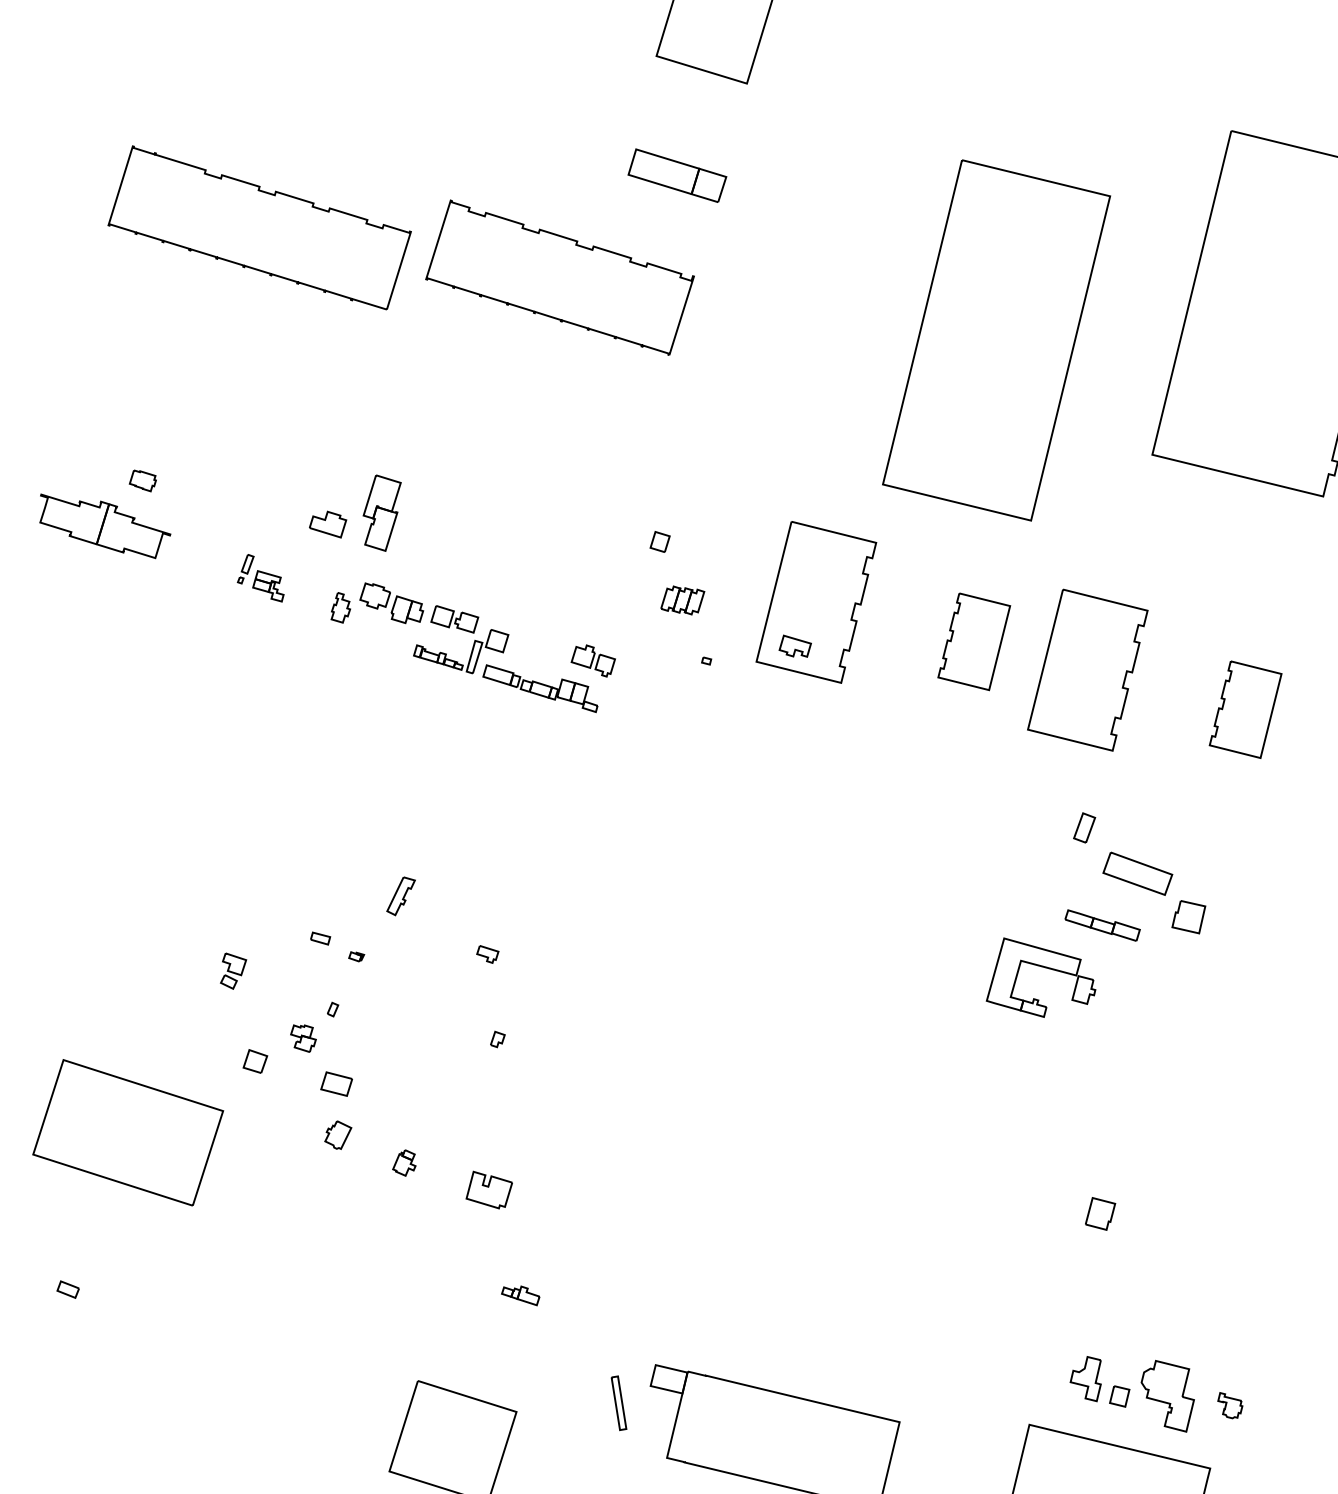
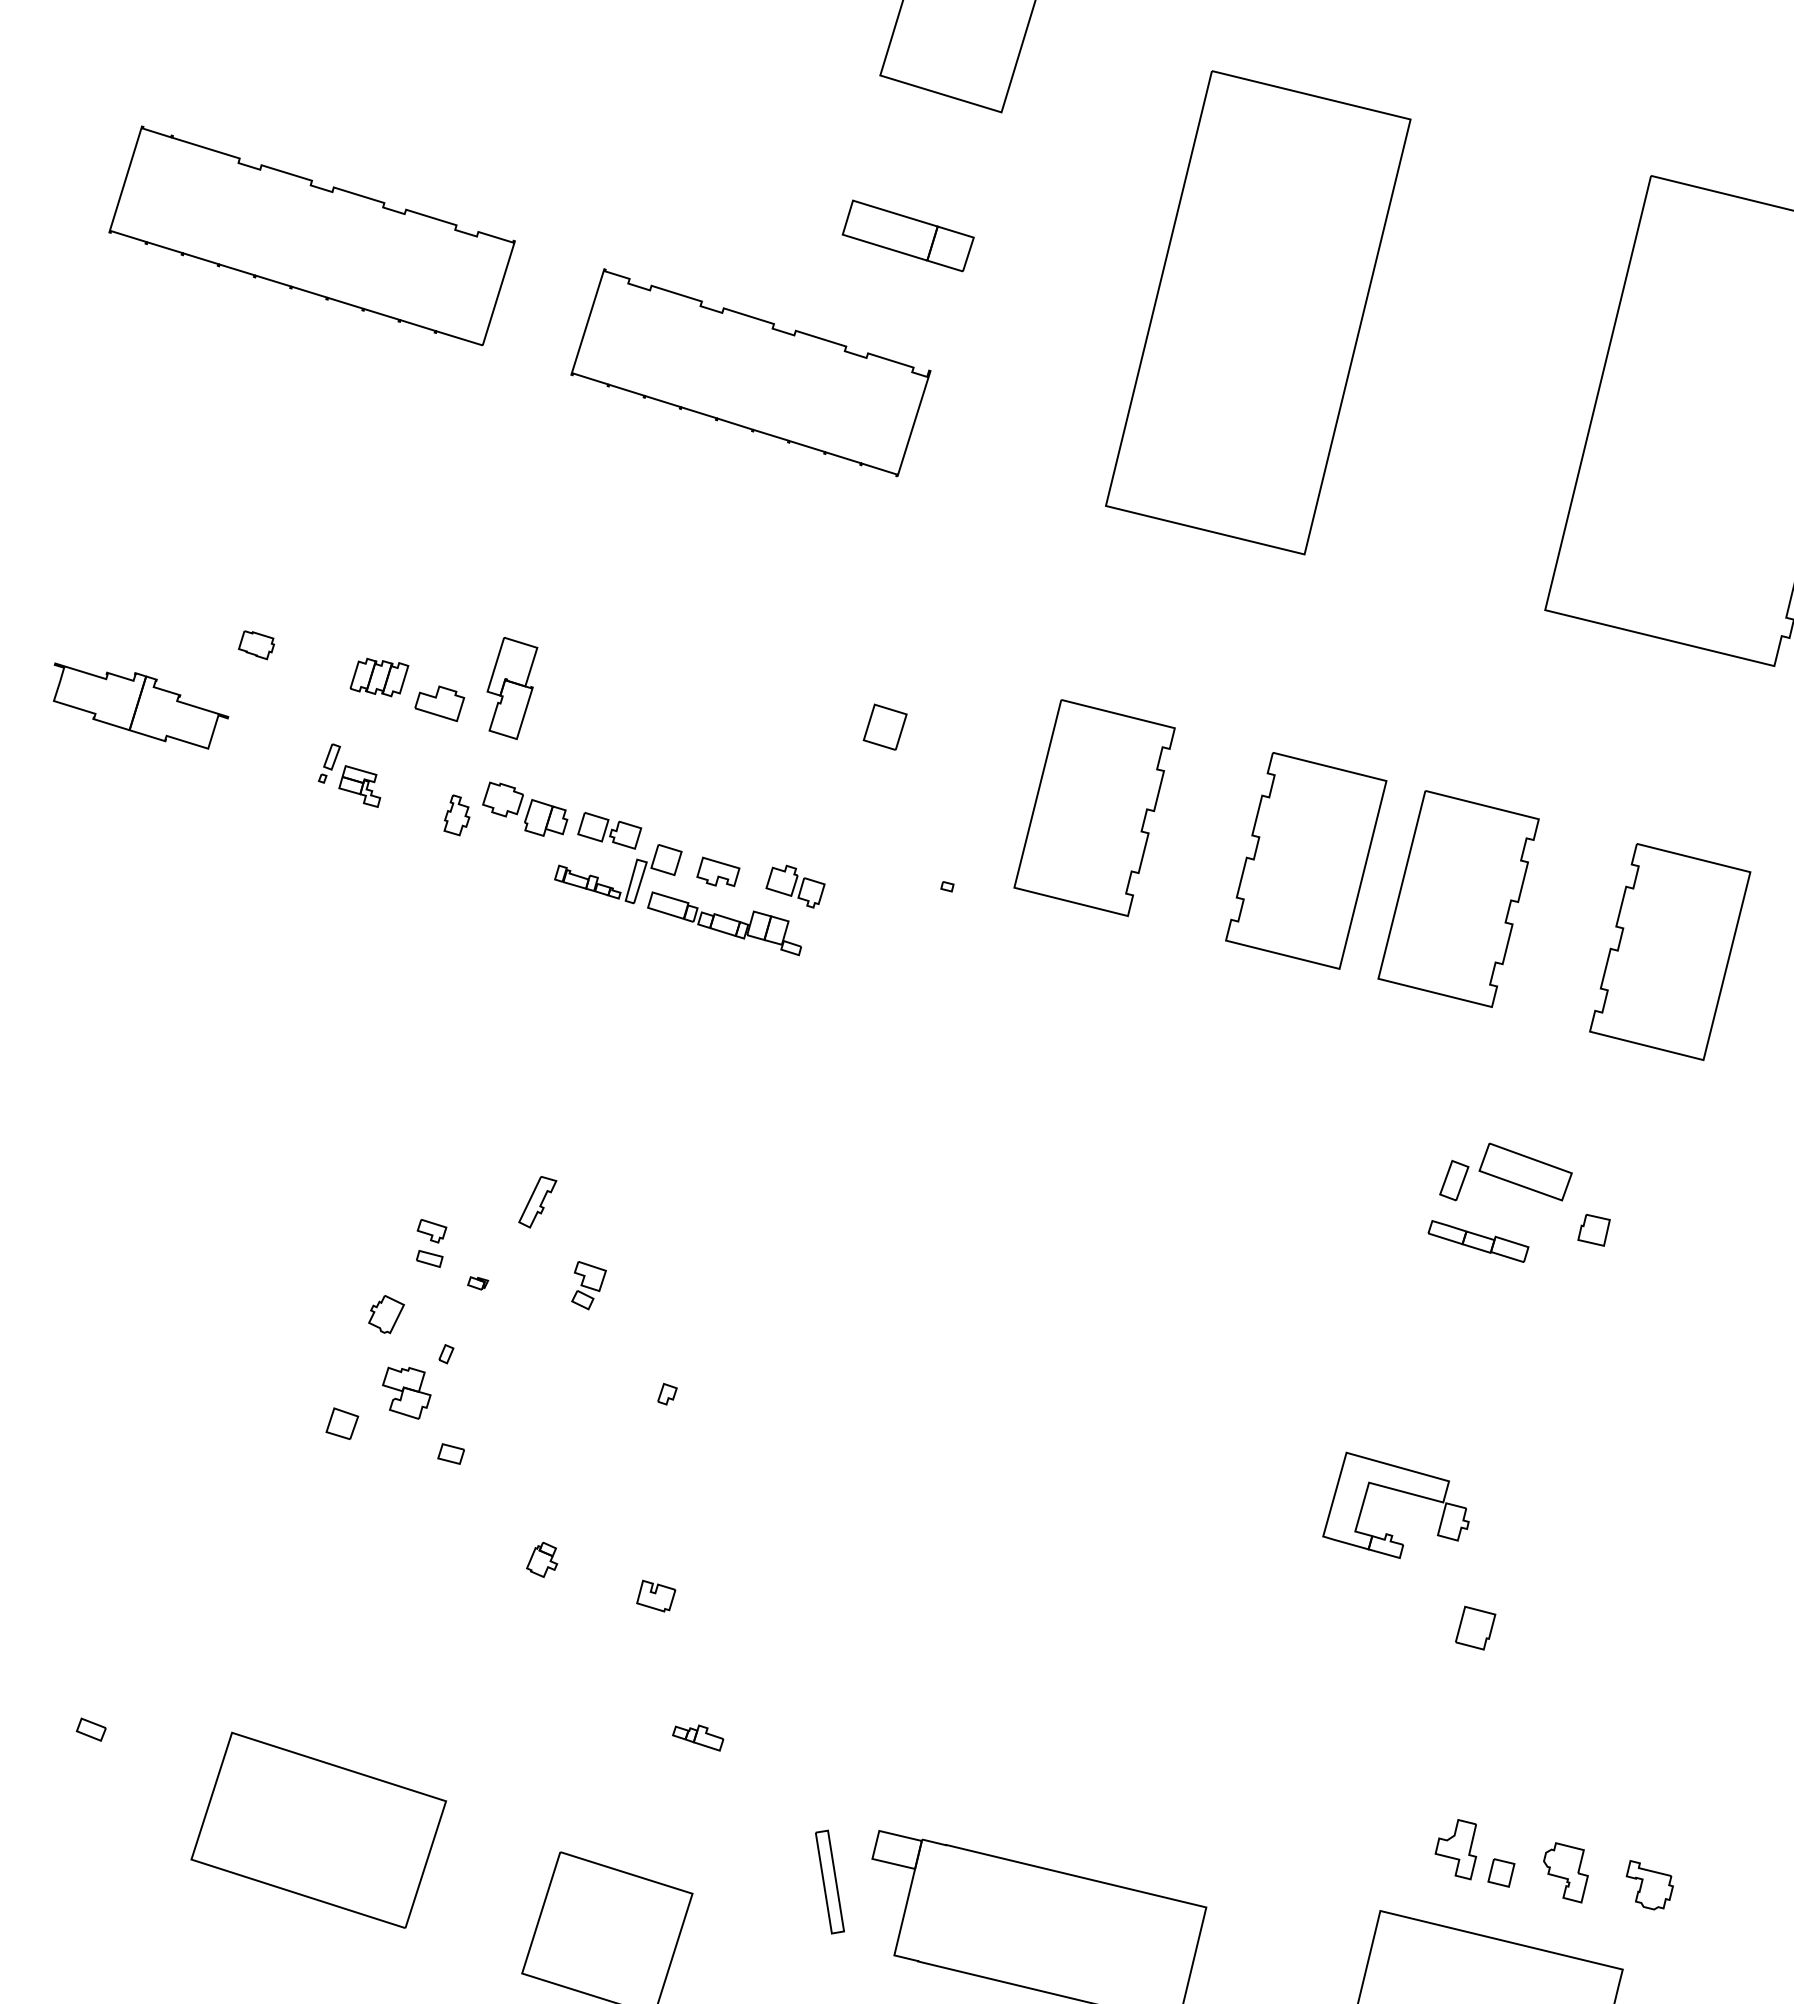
part: (259, 227) -> (311, 235), moved
part: (996, 340) -> (1258, 312), moved
part: (142, 481) -> (256, 645), moved
part: (659, 541) -> (884, 726), size x1.67
part: (682, 600) -> (379, 677), moved
part: (974, 641) -> (1306, 860), size x1.67
part: (795, 645) -> (718, 871), moved
part: (1245, 709) -> (1670, 951), size x1.67
part: (1084, 827) -> (1454, 1180), moved
part: (1188, 917) -> (1593, 1230), size x0.71
part: (487, 954) -> (431, 1231), moved
part: (1042, 967) -> (1397, 1491), moved
part: (233, 971) -> (588, 1285), moved
part: (303, 1038) -> (406, 1392), size x1.43
part: (336, 1083) -> (450, 1453), size x0.62
part: (127, 1132) -> (318, 1829), moved
part: (338, 1135) -> (386, 1314), moved
part: (489, 1189) -> (656, 1595), size x0.62
part: (1167, 1396) -> (1565, 1872), size x0.62
part: (618, 1402) -> (829, 1881), size x1.43
part: (1230, 1405) -> (1649, 1885), size x1.43

